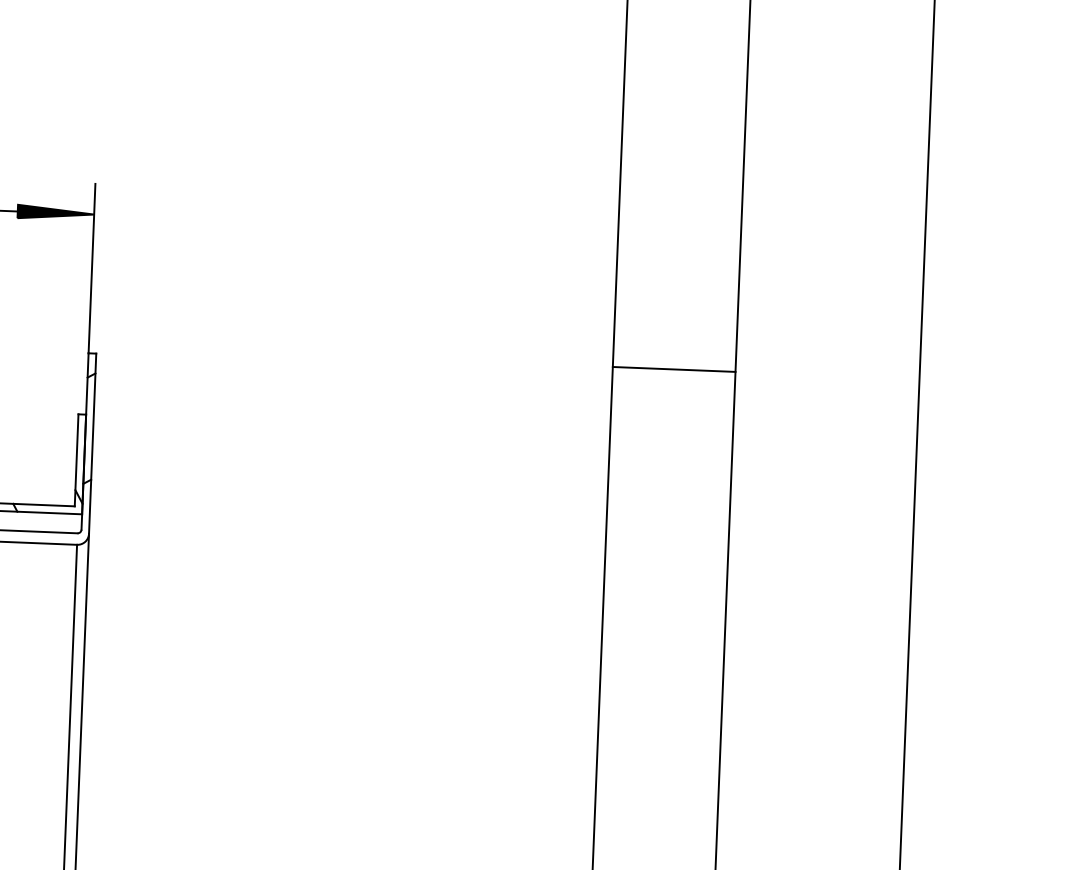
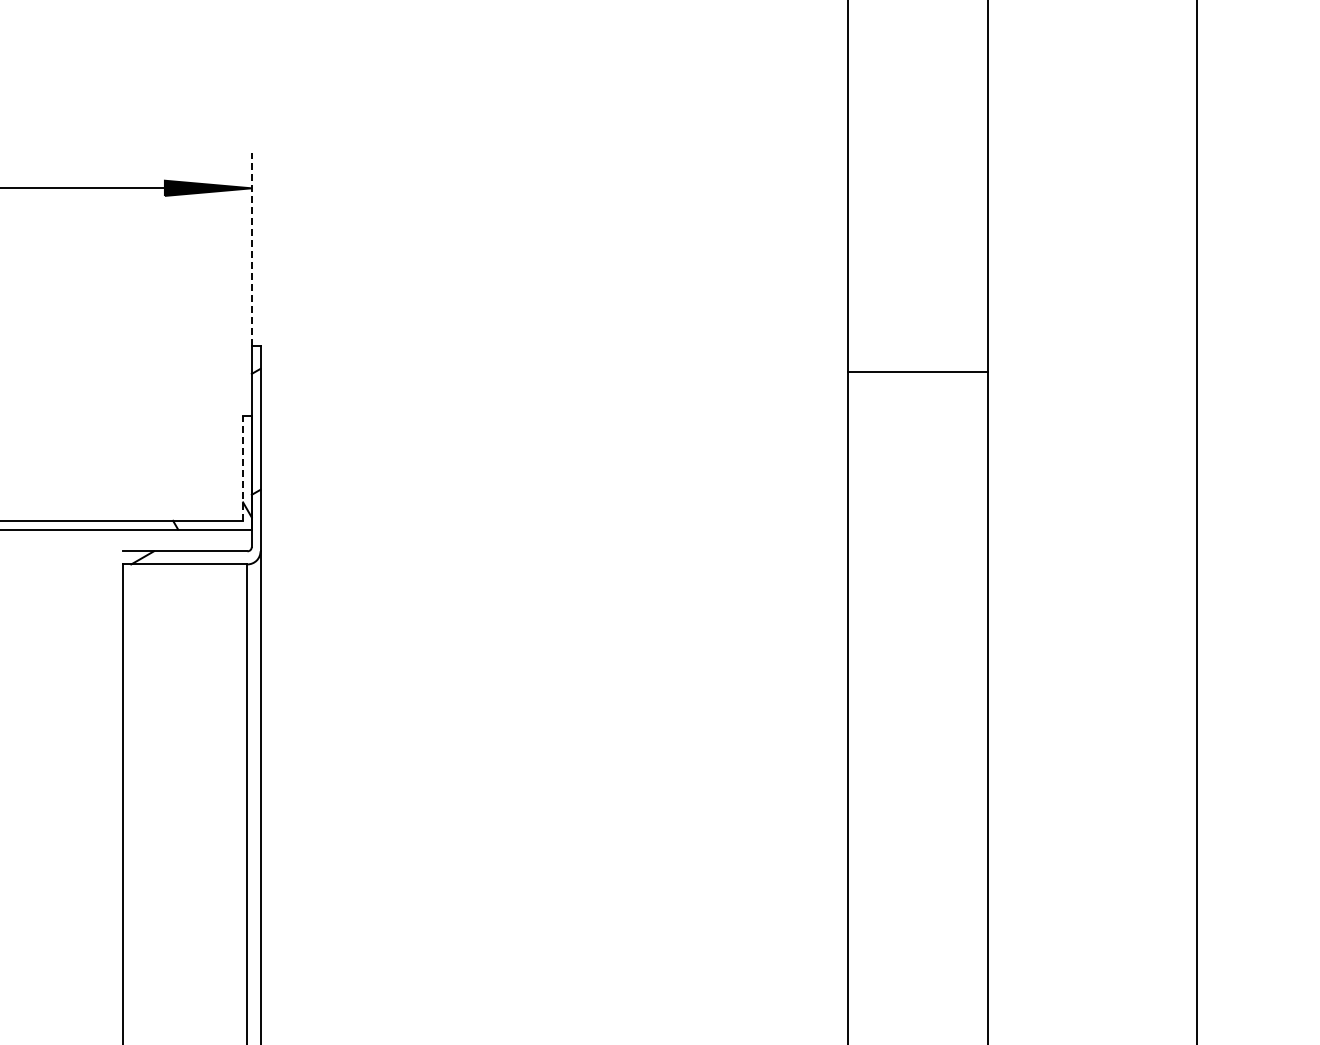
line: (91, 268) -> (251, 249), solid -> dashed
line: (673, 369) -> (917, 371), moved
line: (77, 459) -> (243, 467), solid -> dashed

